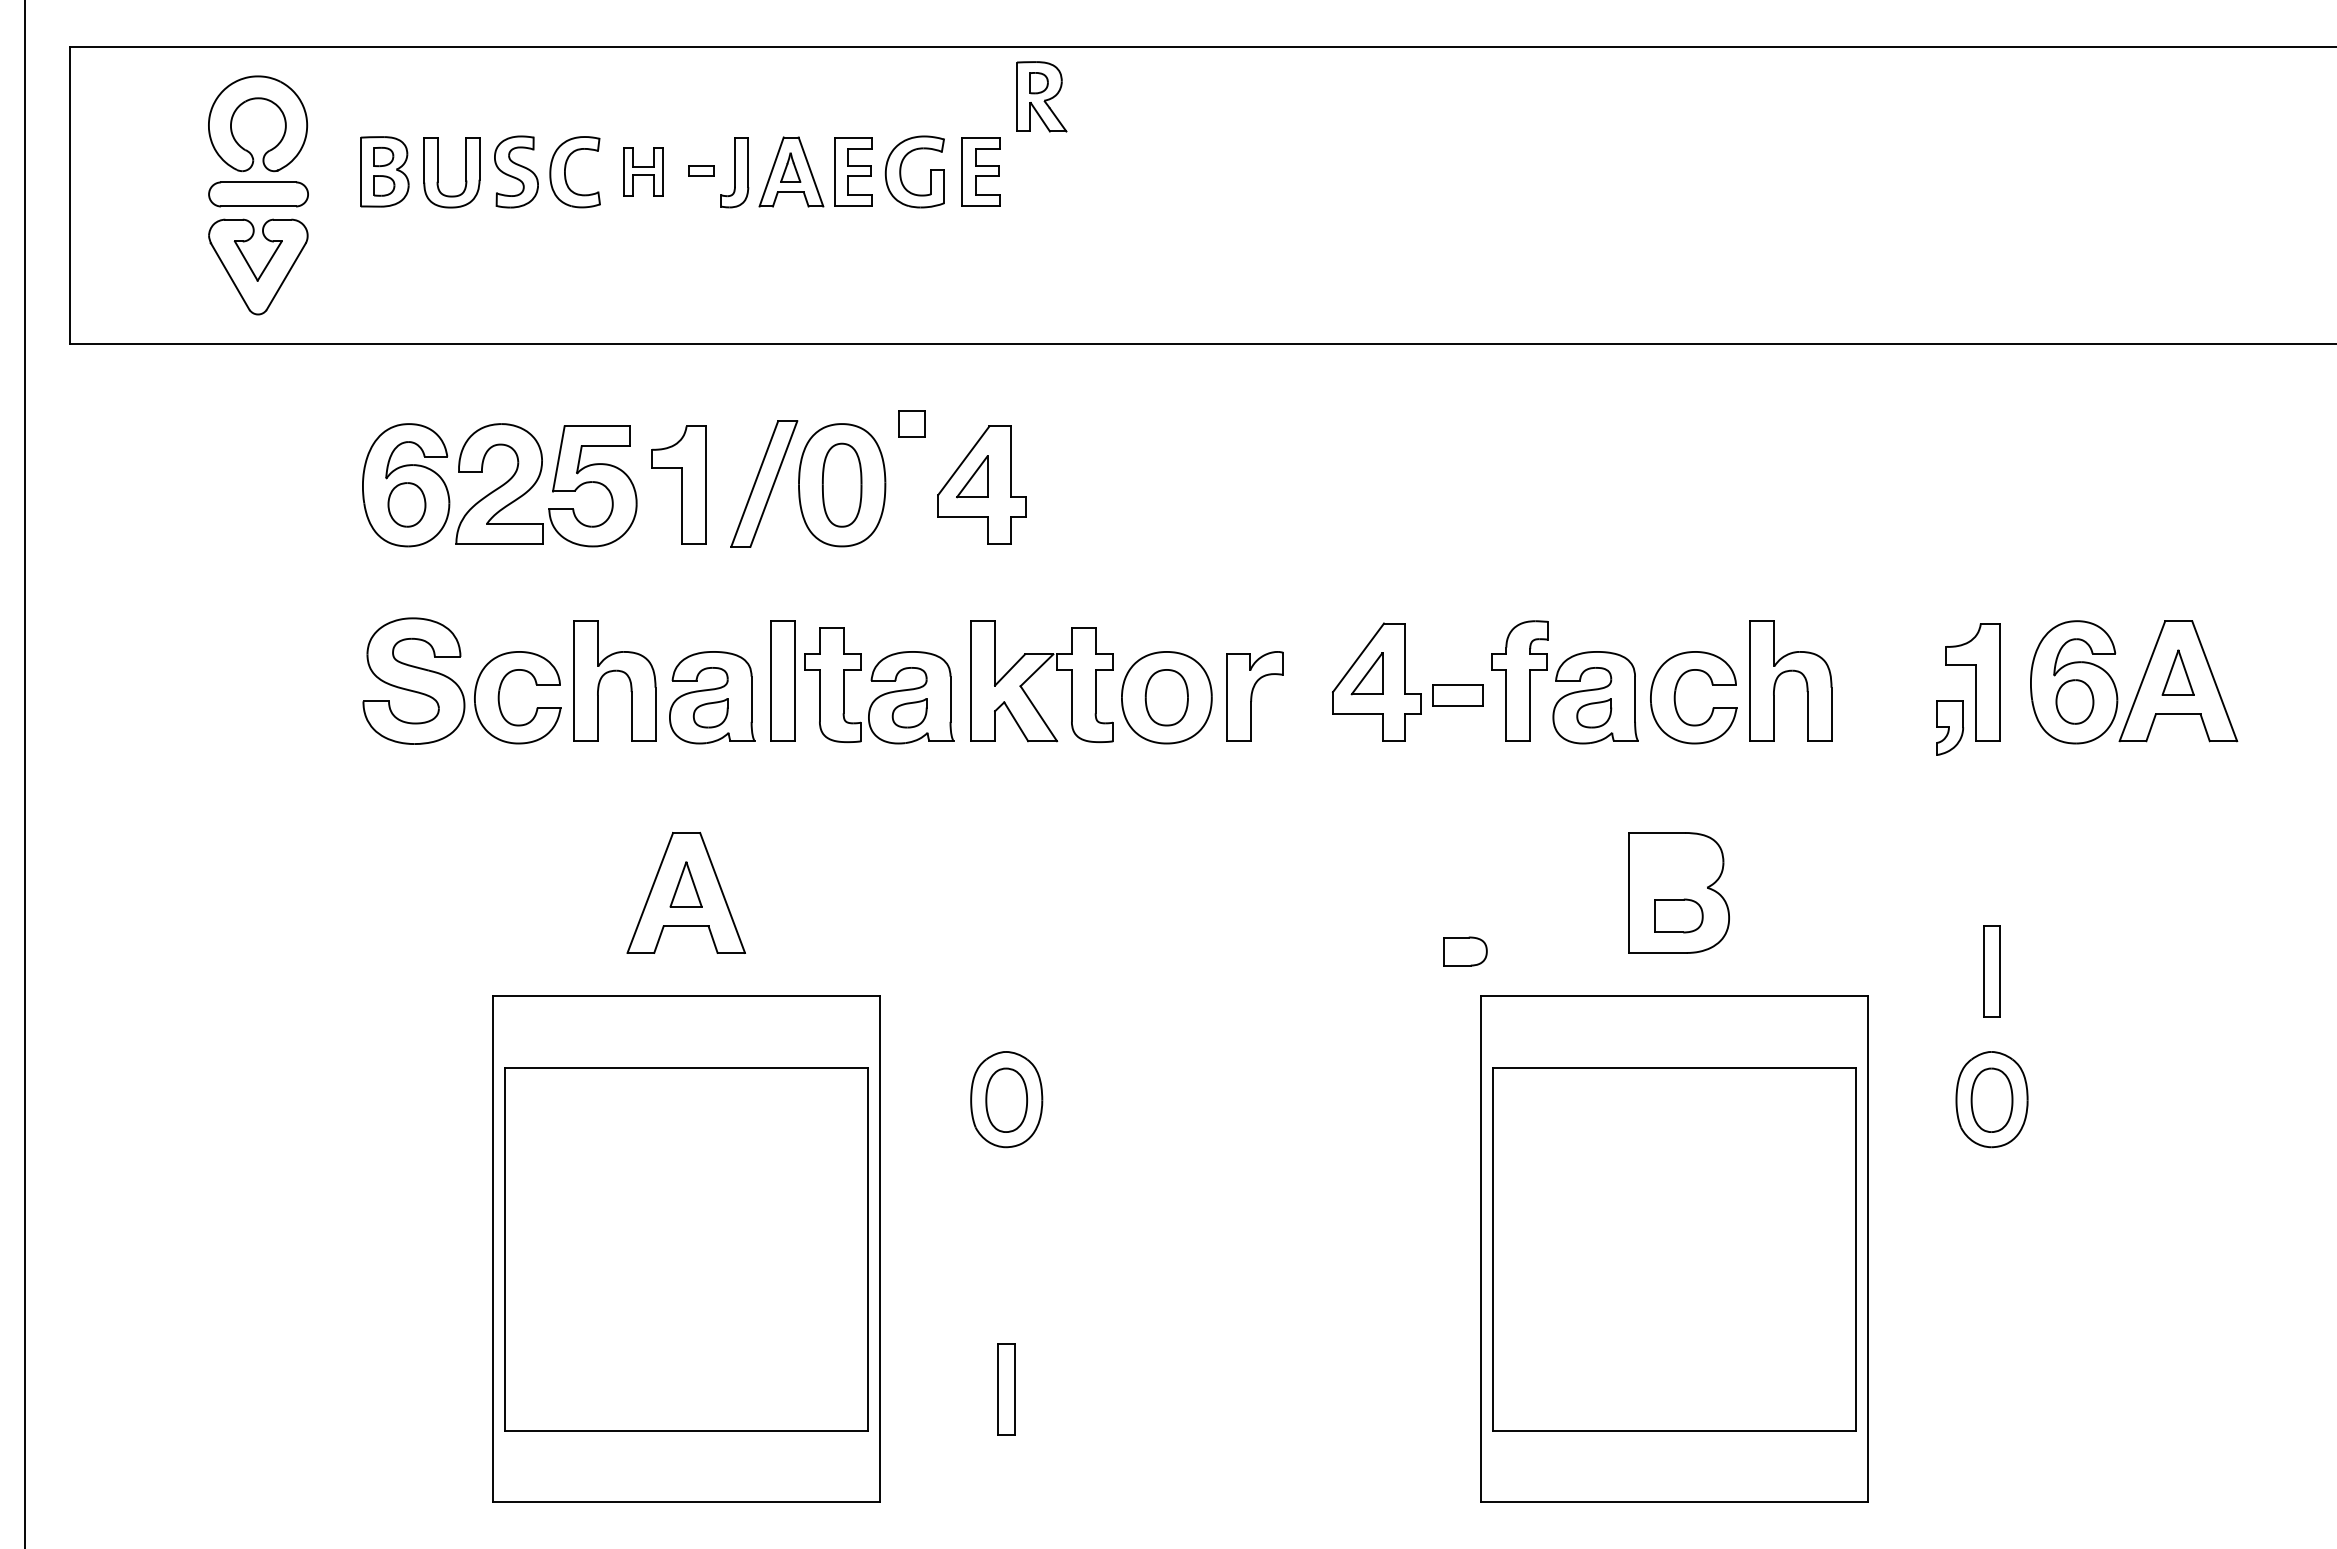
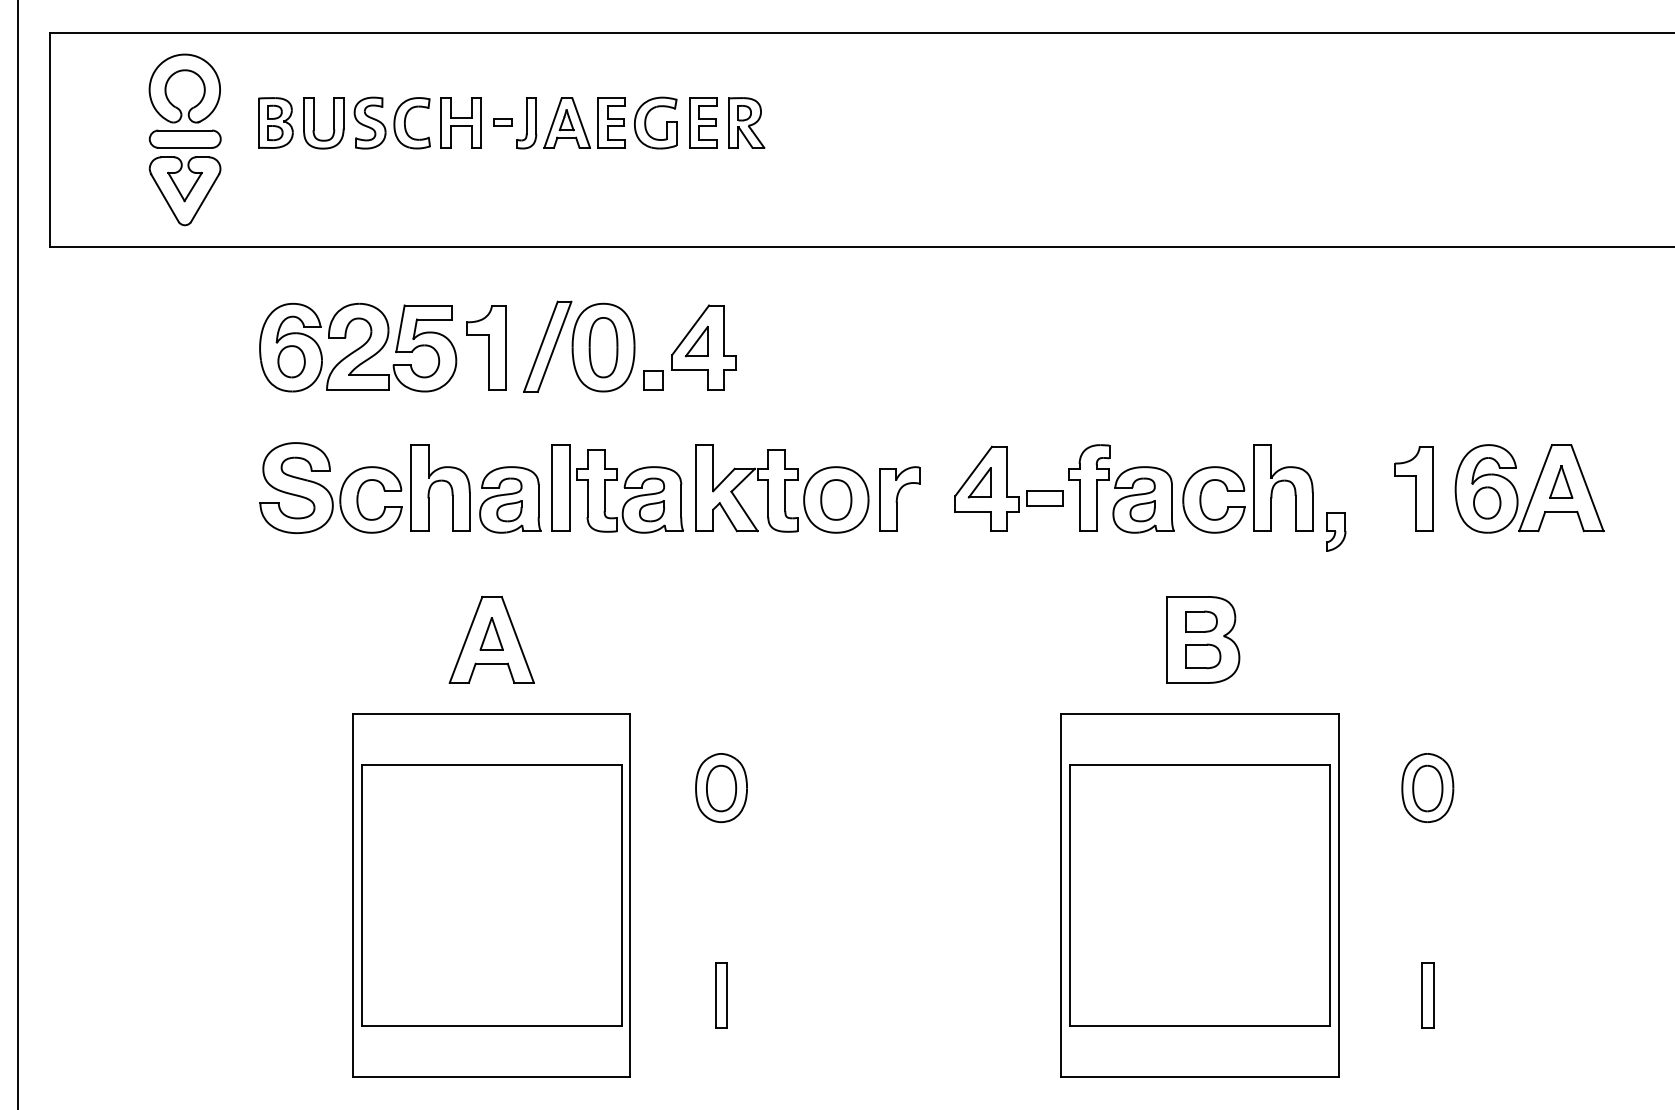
part: (1041, 96) -> (746, 122), moved
part: (643, 171) -> (461, 122), size x1.43
part: (911, 423) -> (653, 380), moved
part: (1949, 727) -> (1335, 531), moved
part: (1465, 951) -> (1201, 621), moved
part: (1991, 971) -> (1427, 995), moved

